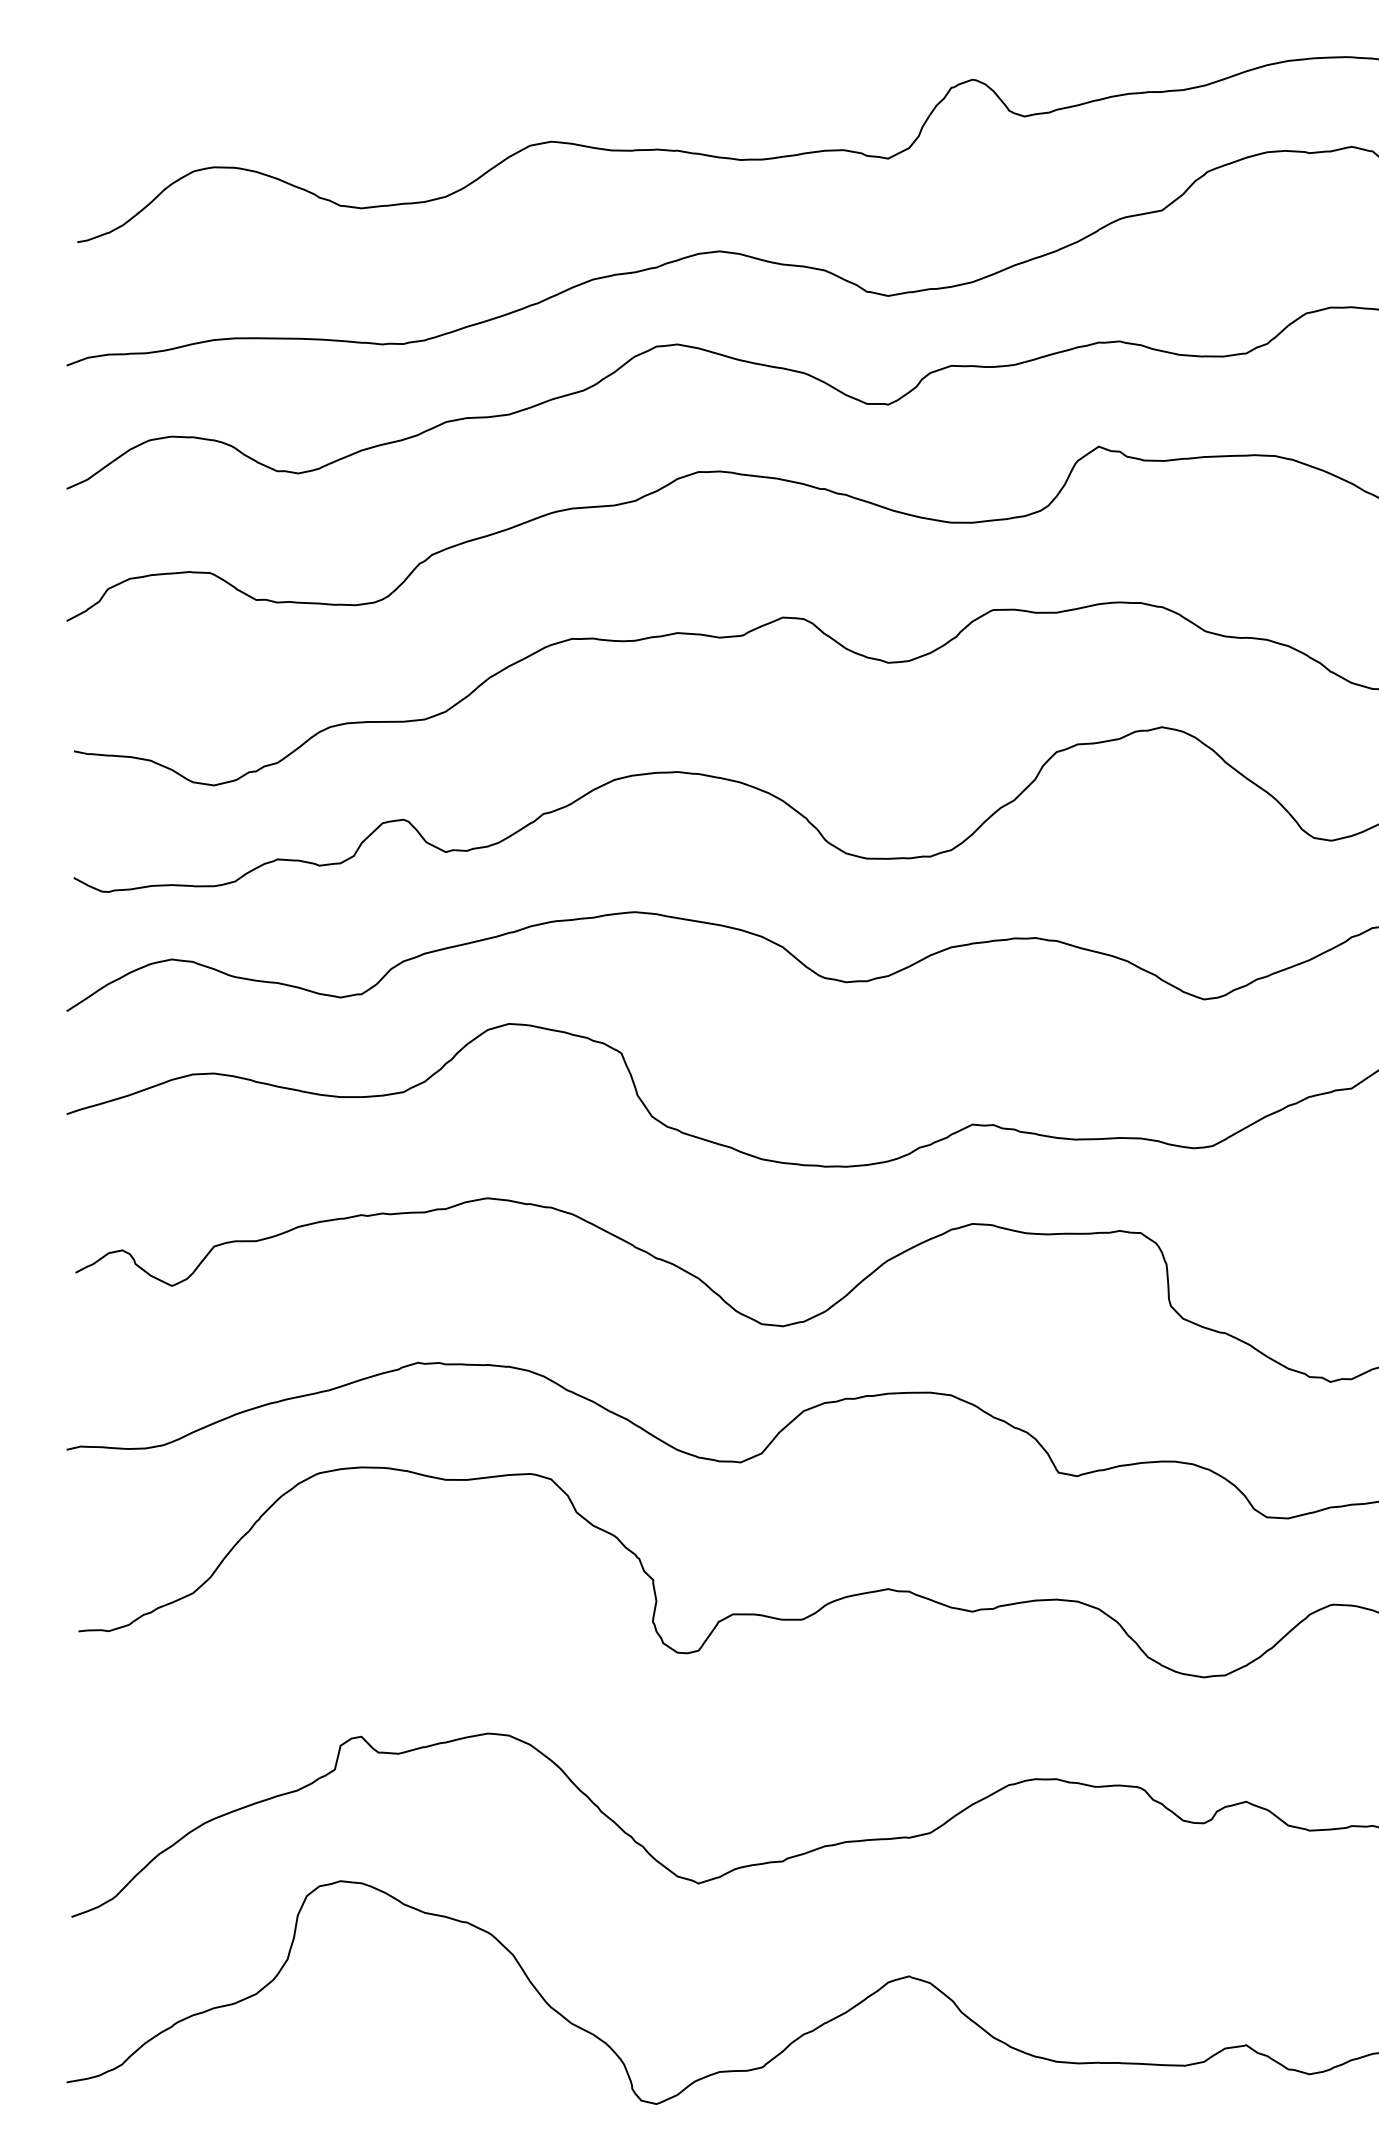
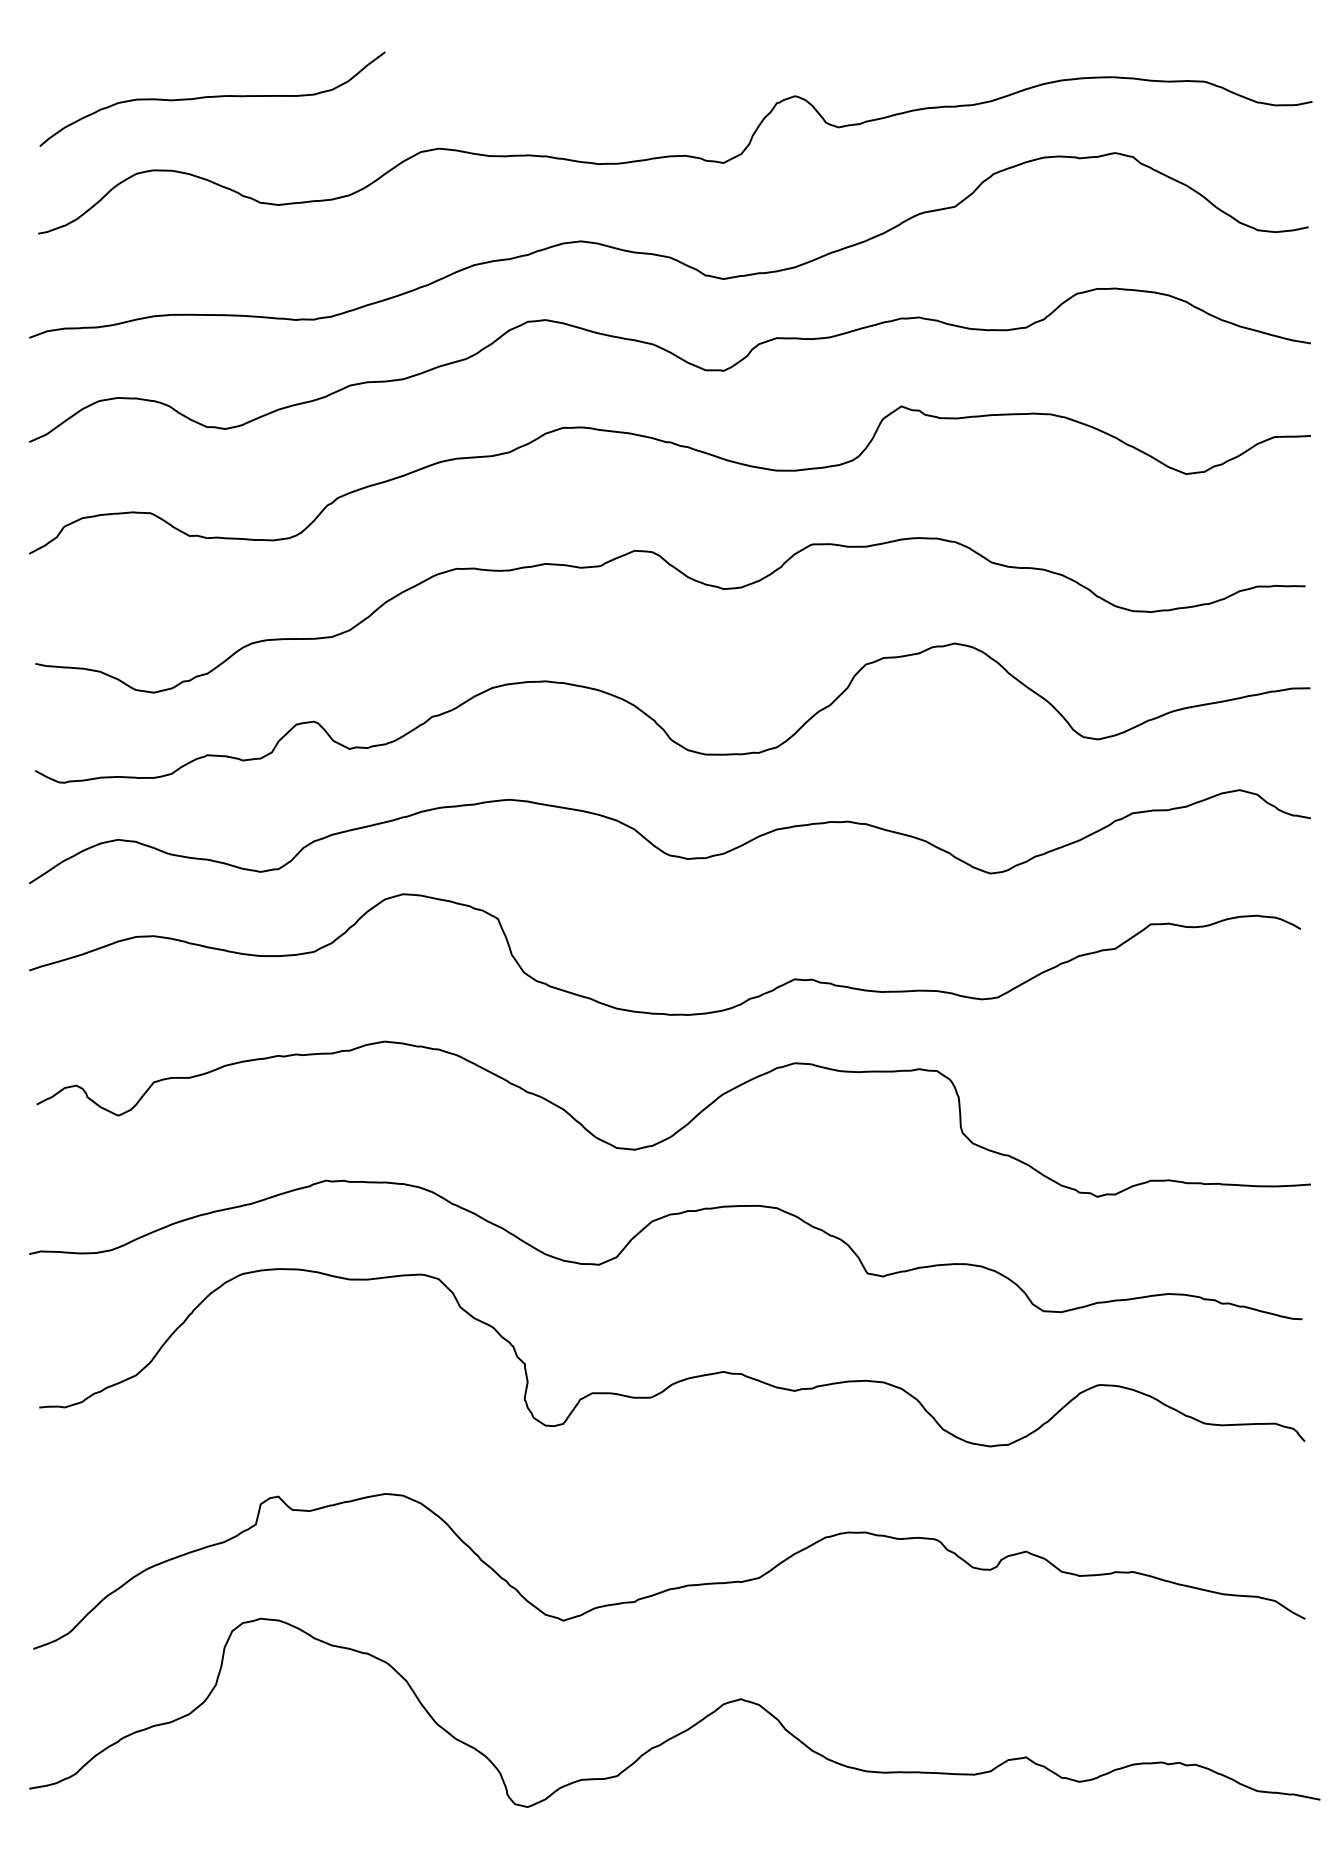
curve: (283, 81) -> (212, 97), added

